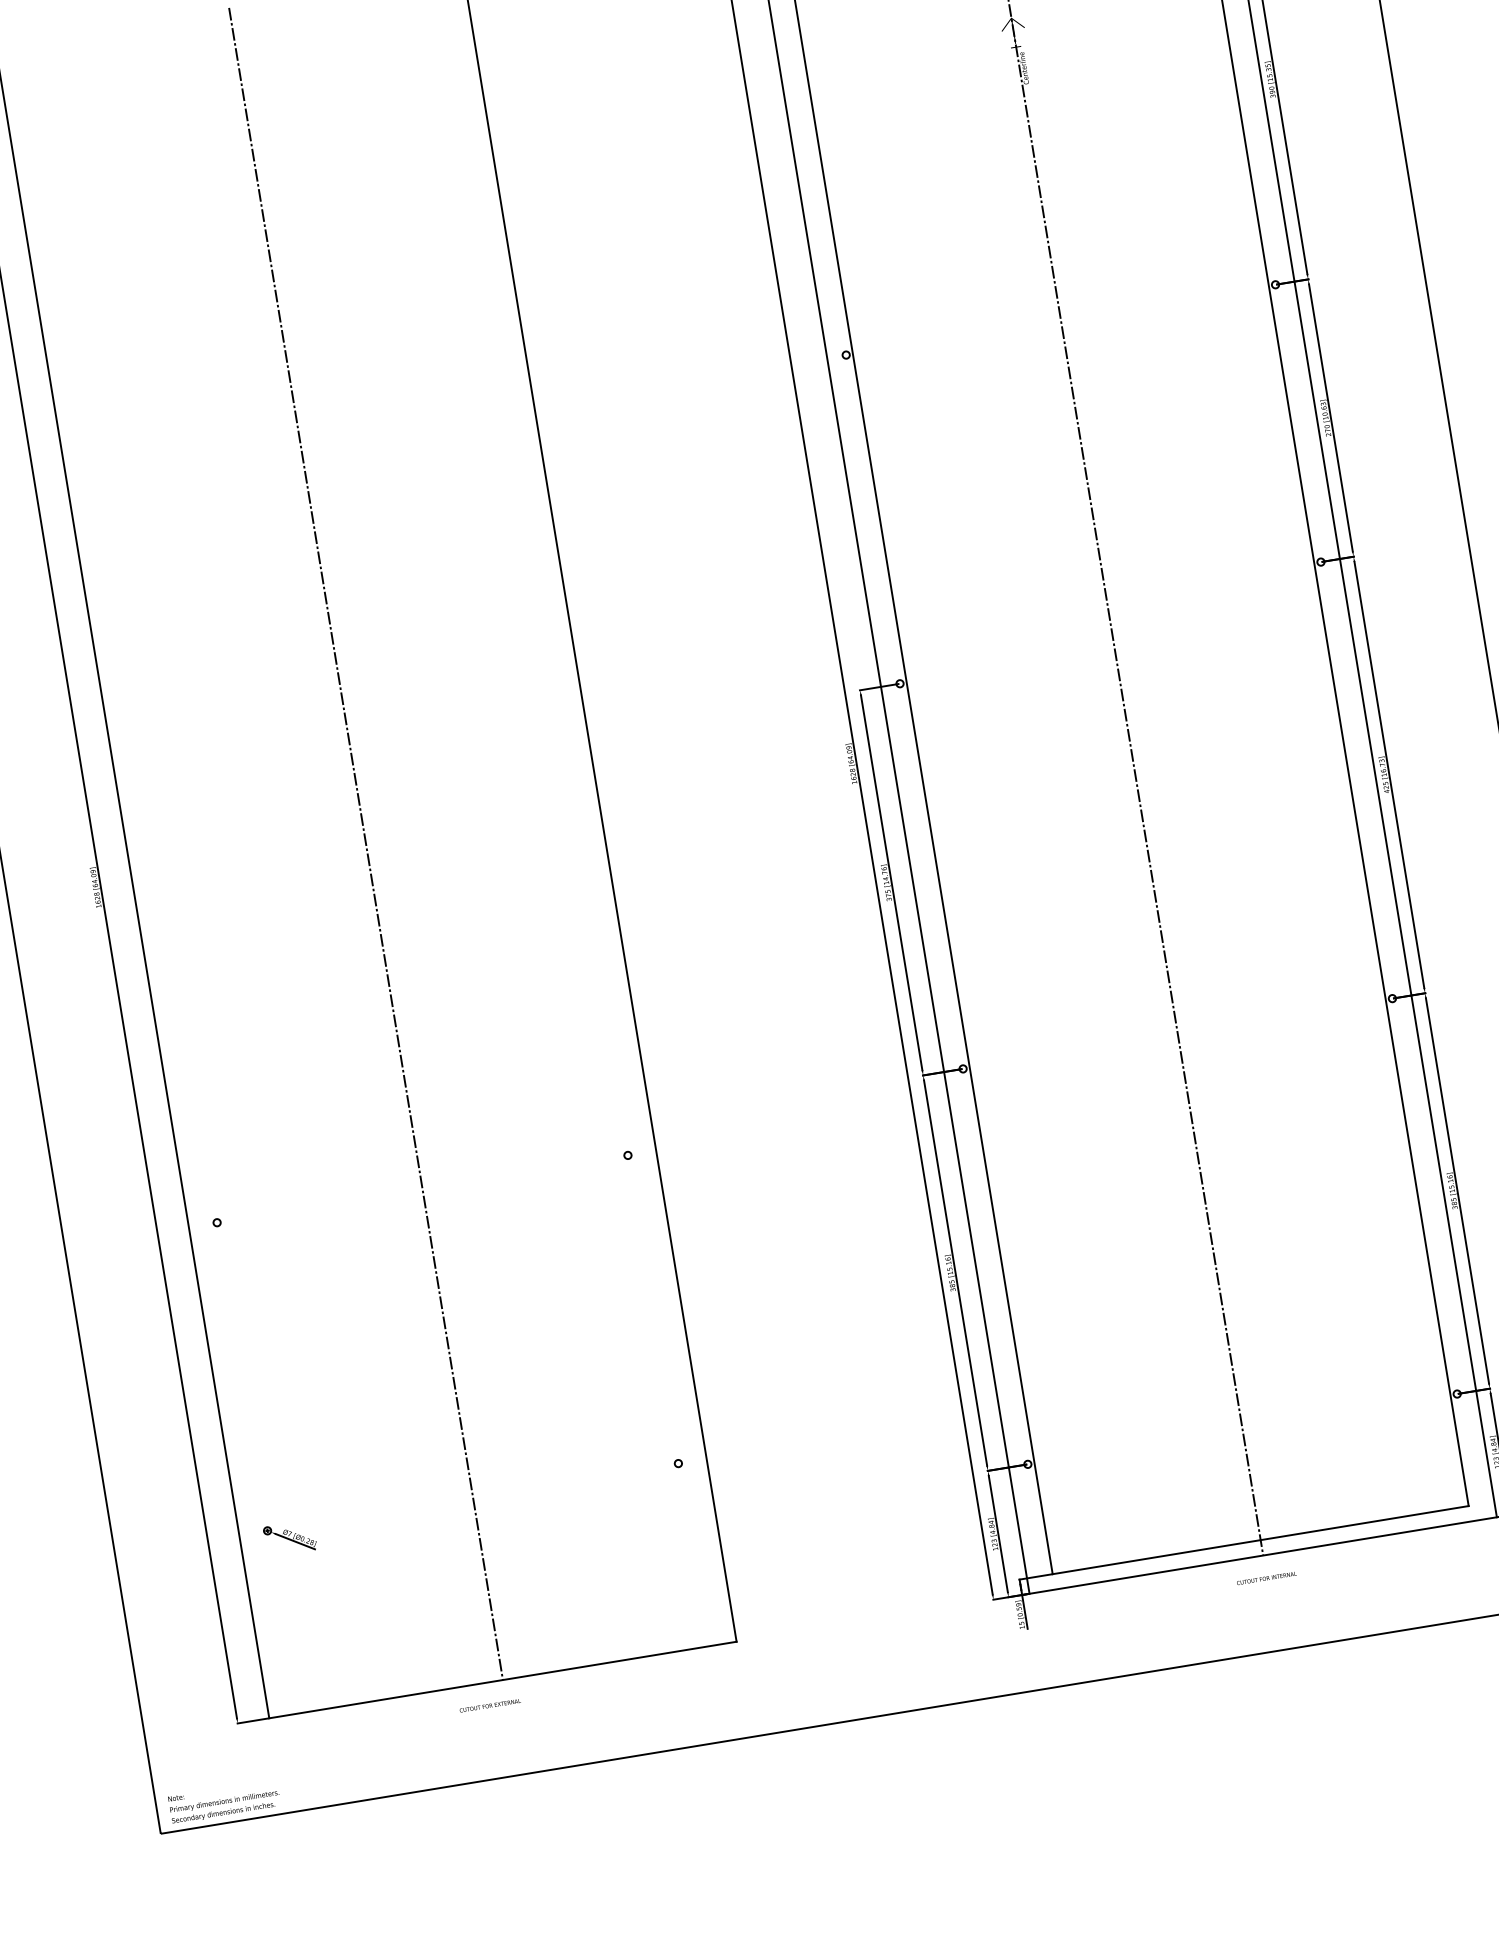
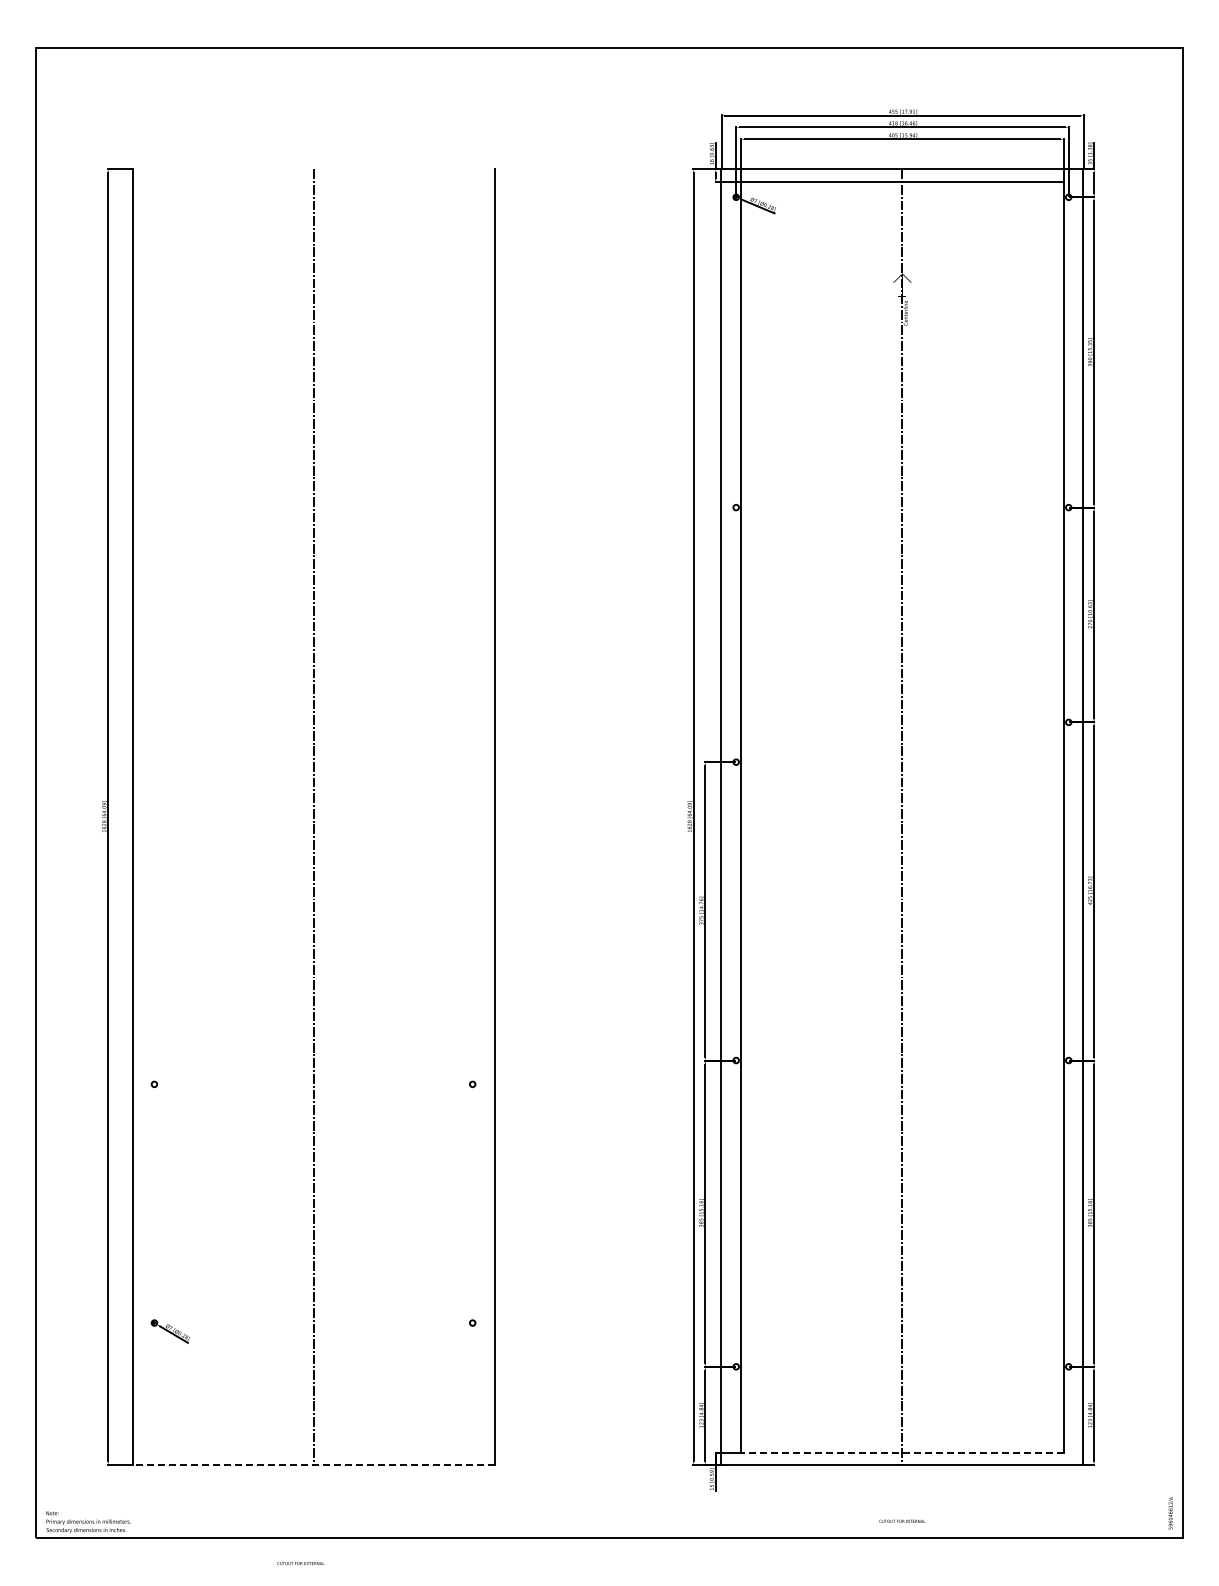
line: (1259, 1540) -> (901, 1452), solid -> dashed
text: (1266, 1577) -> (902, 1520), moved
line: (502, 1679) -> (313, 1464), solid -> dashed
text: (489, 1705) -> (300, 1563), moved

